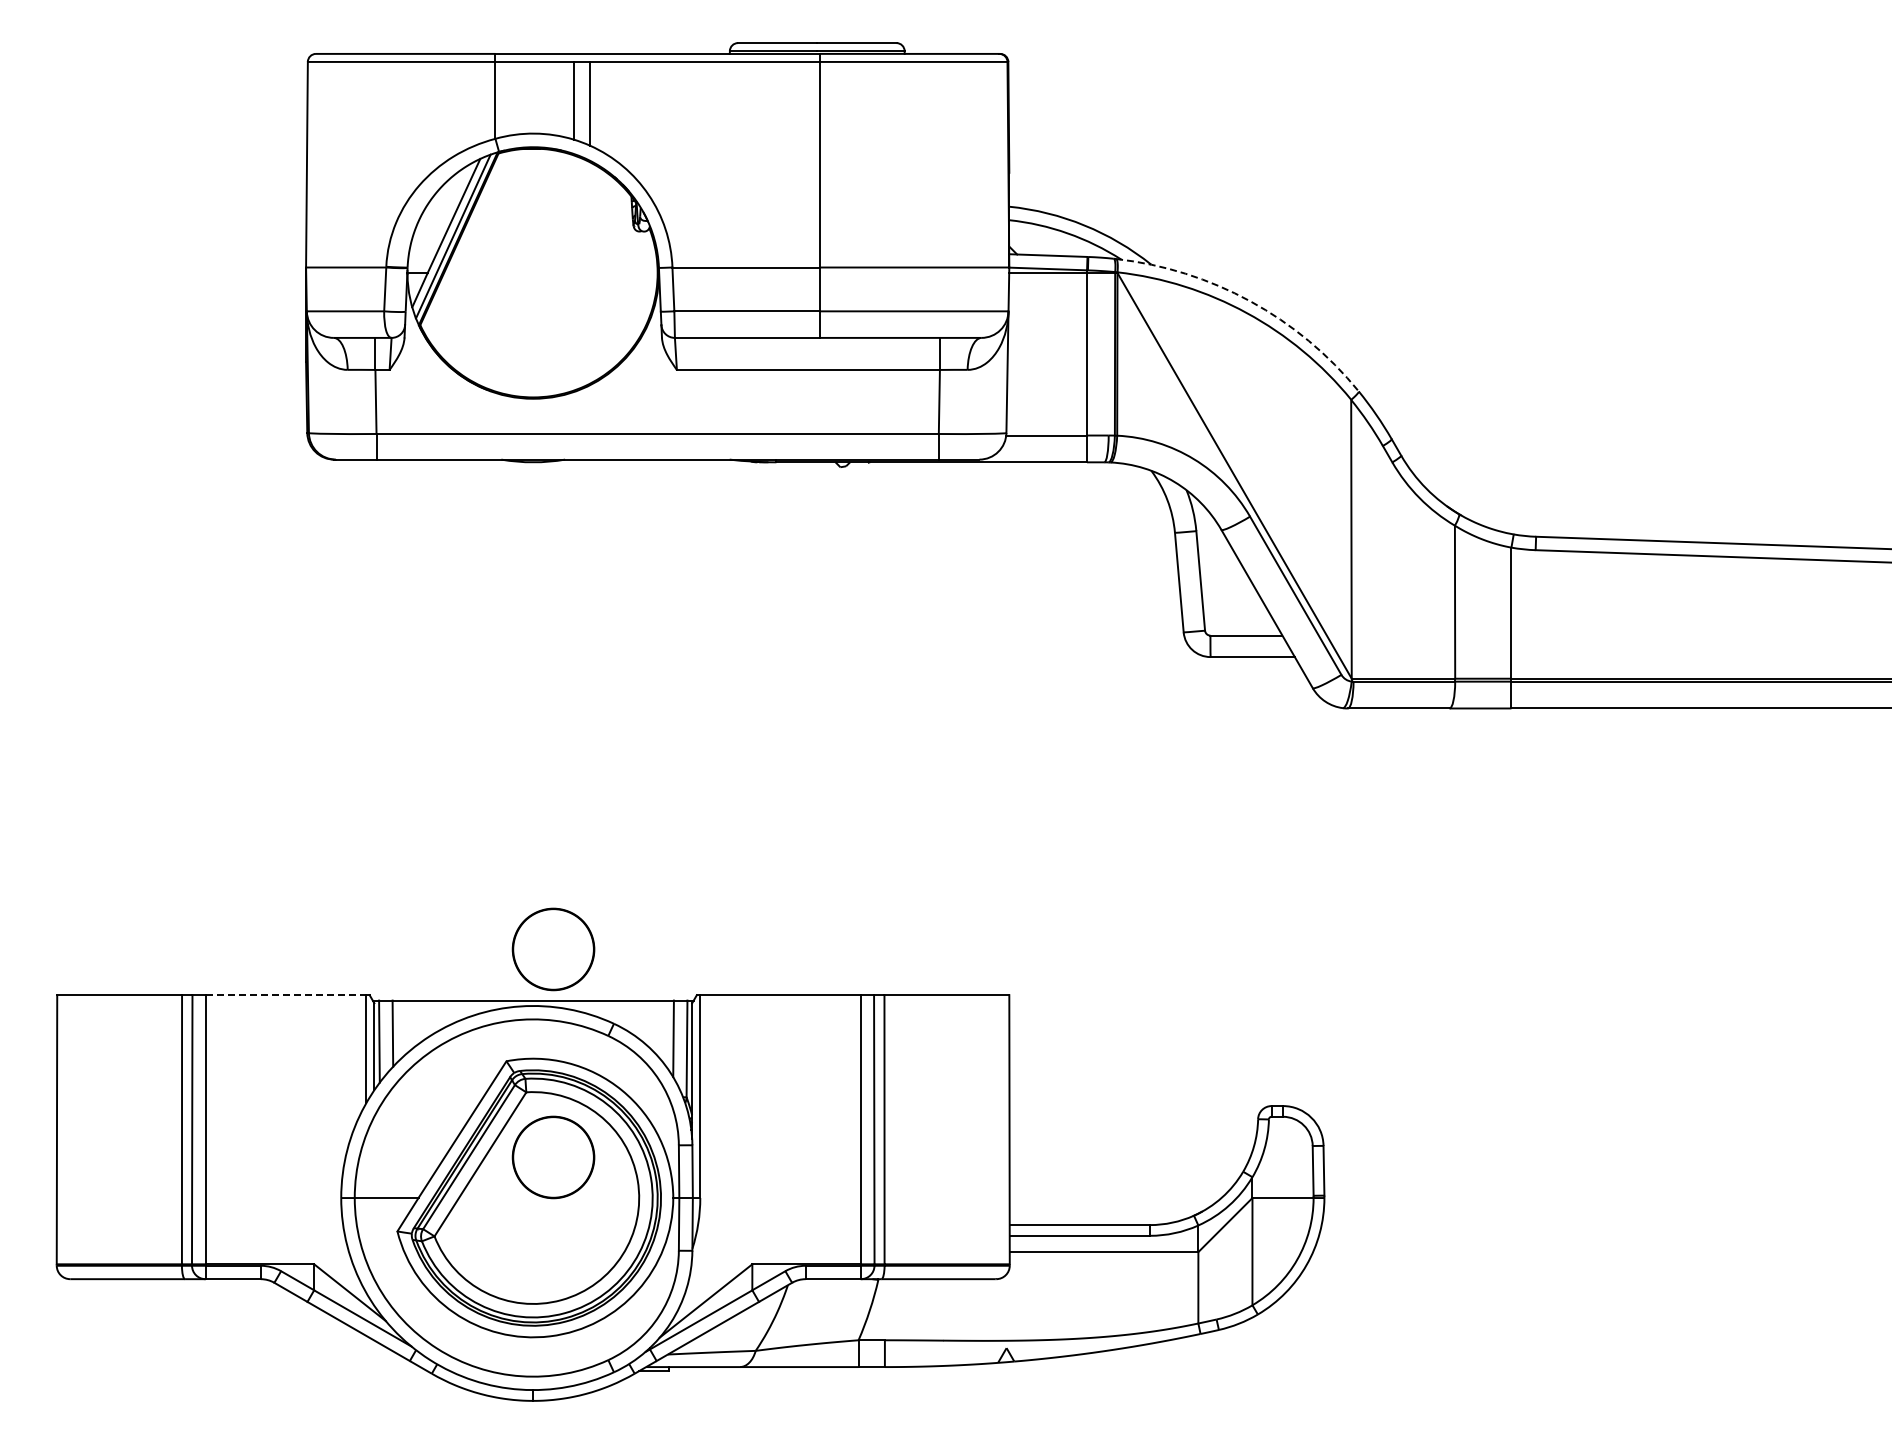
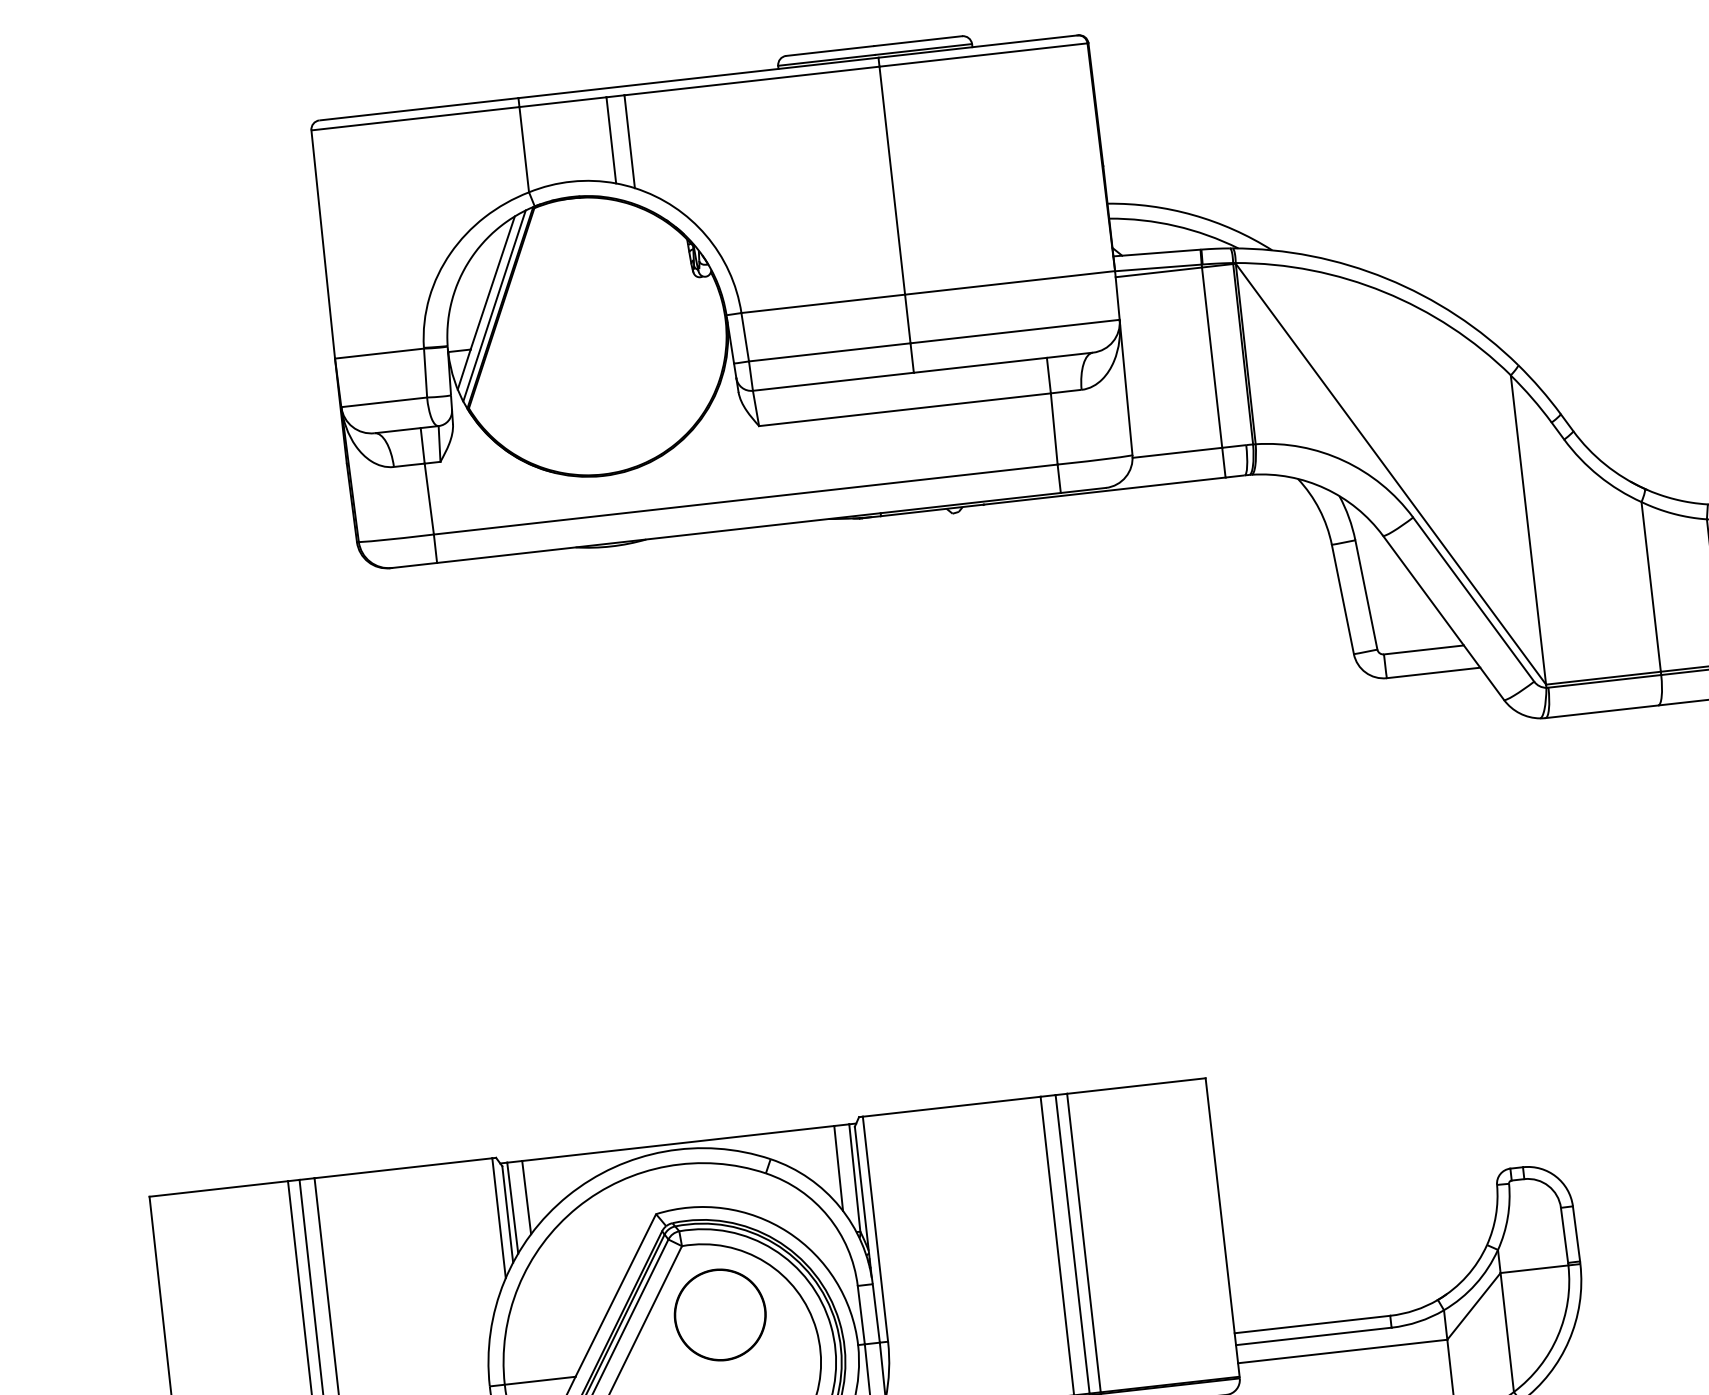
arc: (1250, 301) -> (1386, 278), dashed -> solid
part: (553, 949) -> (694, 1084), removed
line: (286, 995) -> (403, 1168), dashed -> solid

